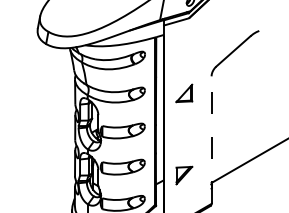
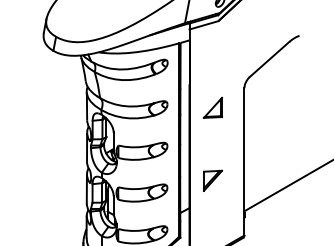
line: (211, 140) -> (244, 162), dashed -> solid
part: (184, 175) -> (213, 180), moved

